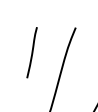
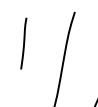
line: (31, 52) -> (23, 43), moved

